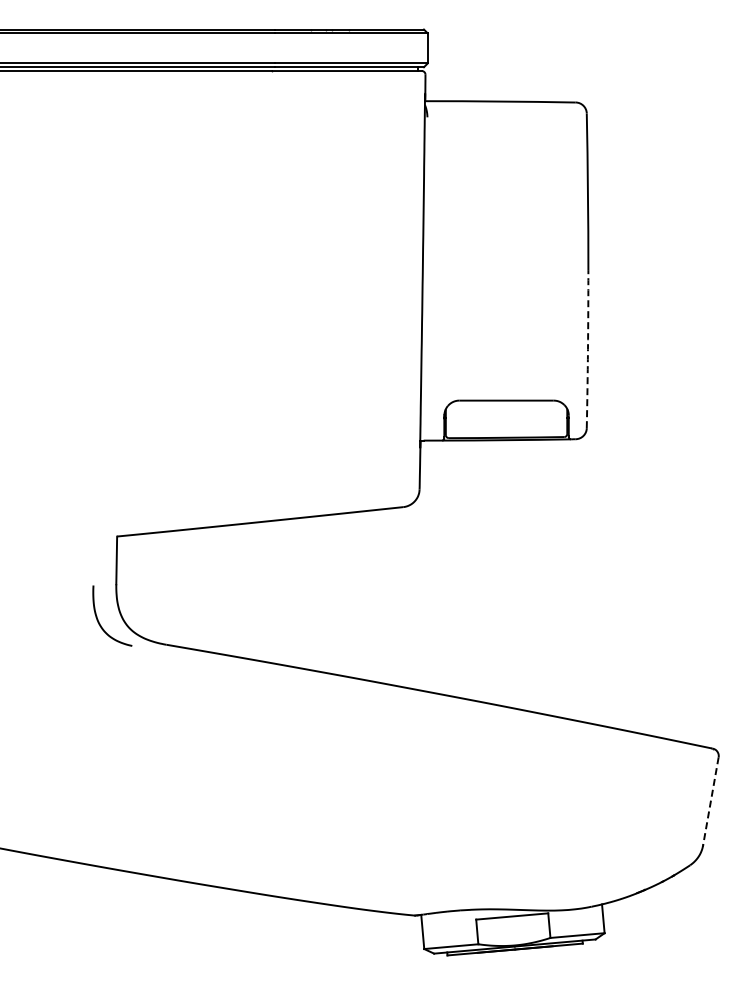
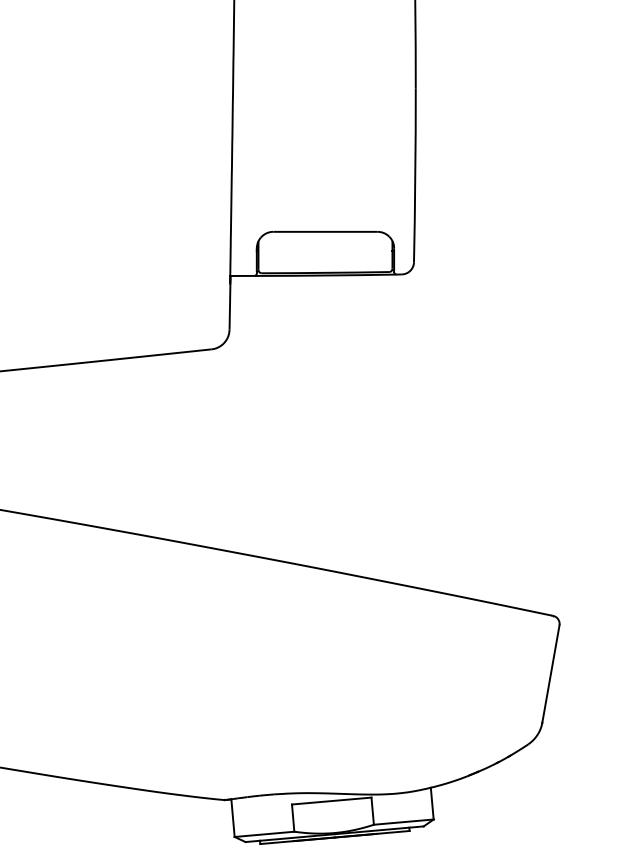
arc: (587, 349) -> (414, 175), dashed -> solid
line: (710, 801) -> (550, 674), dashed -> solid

